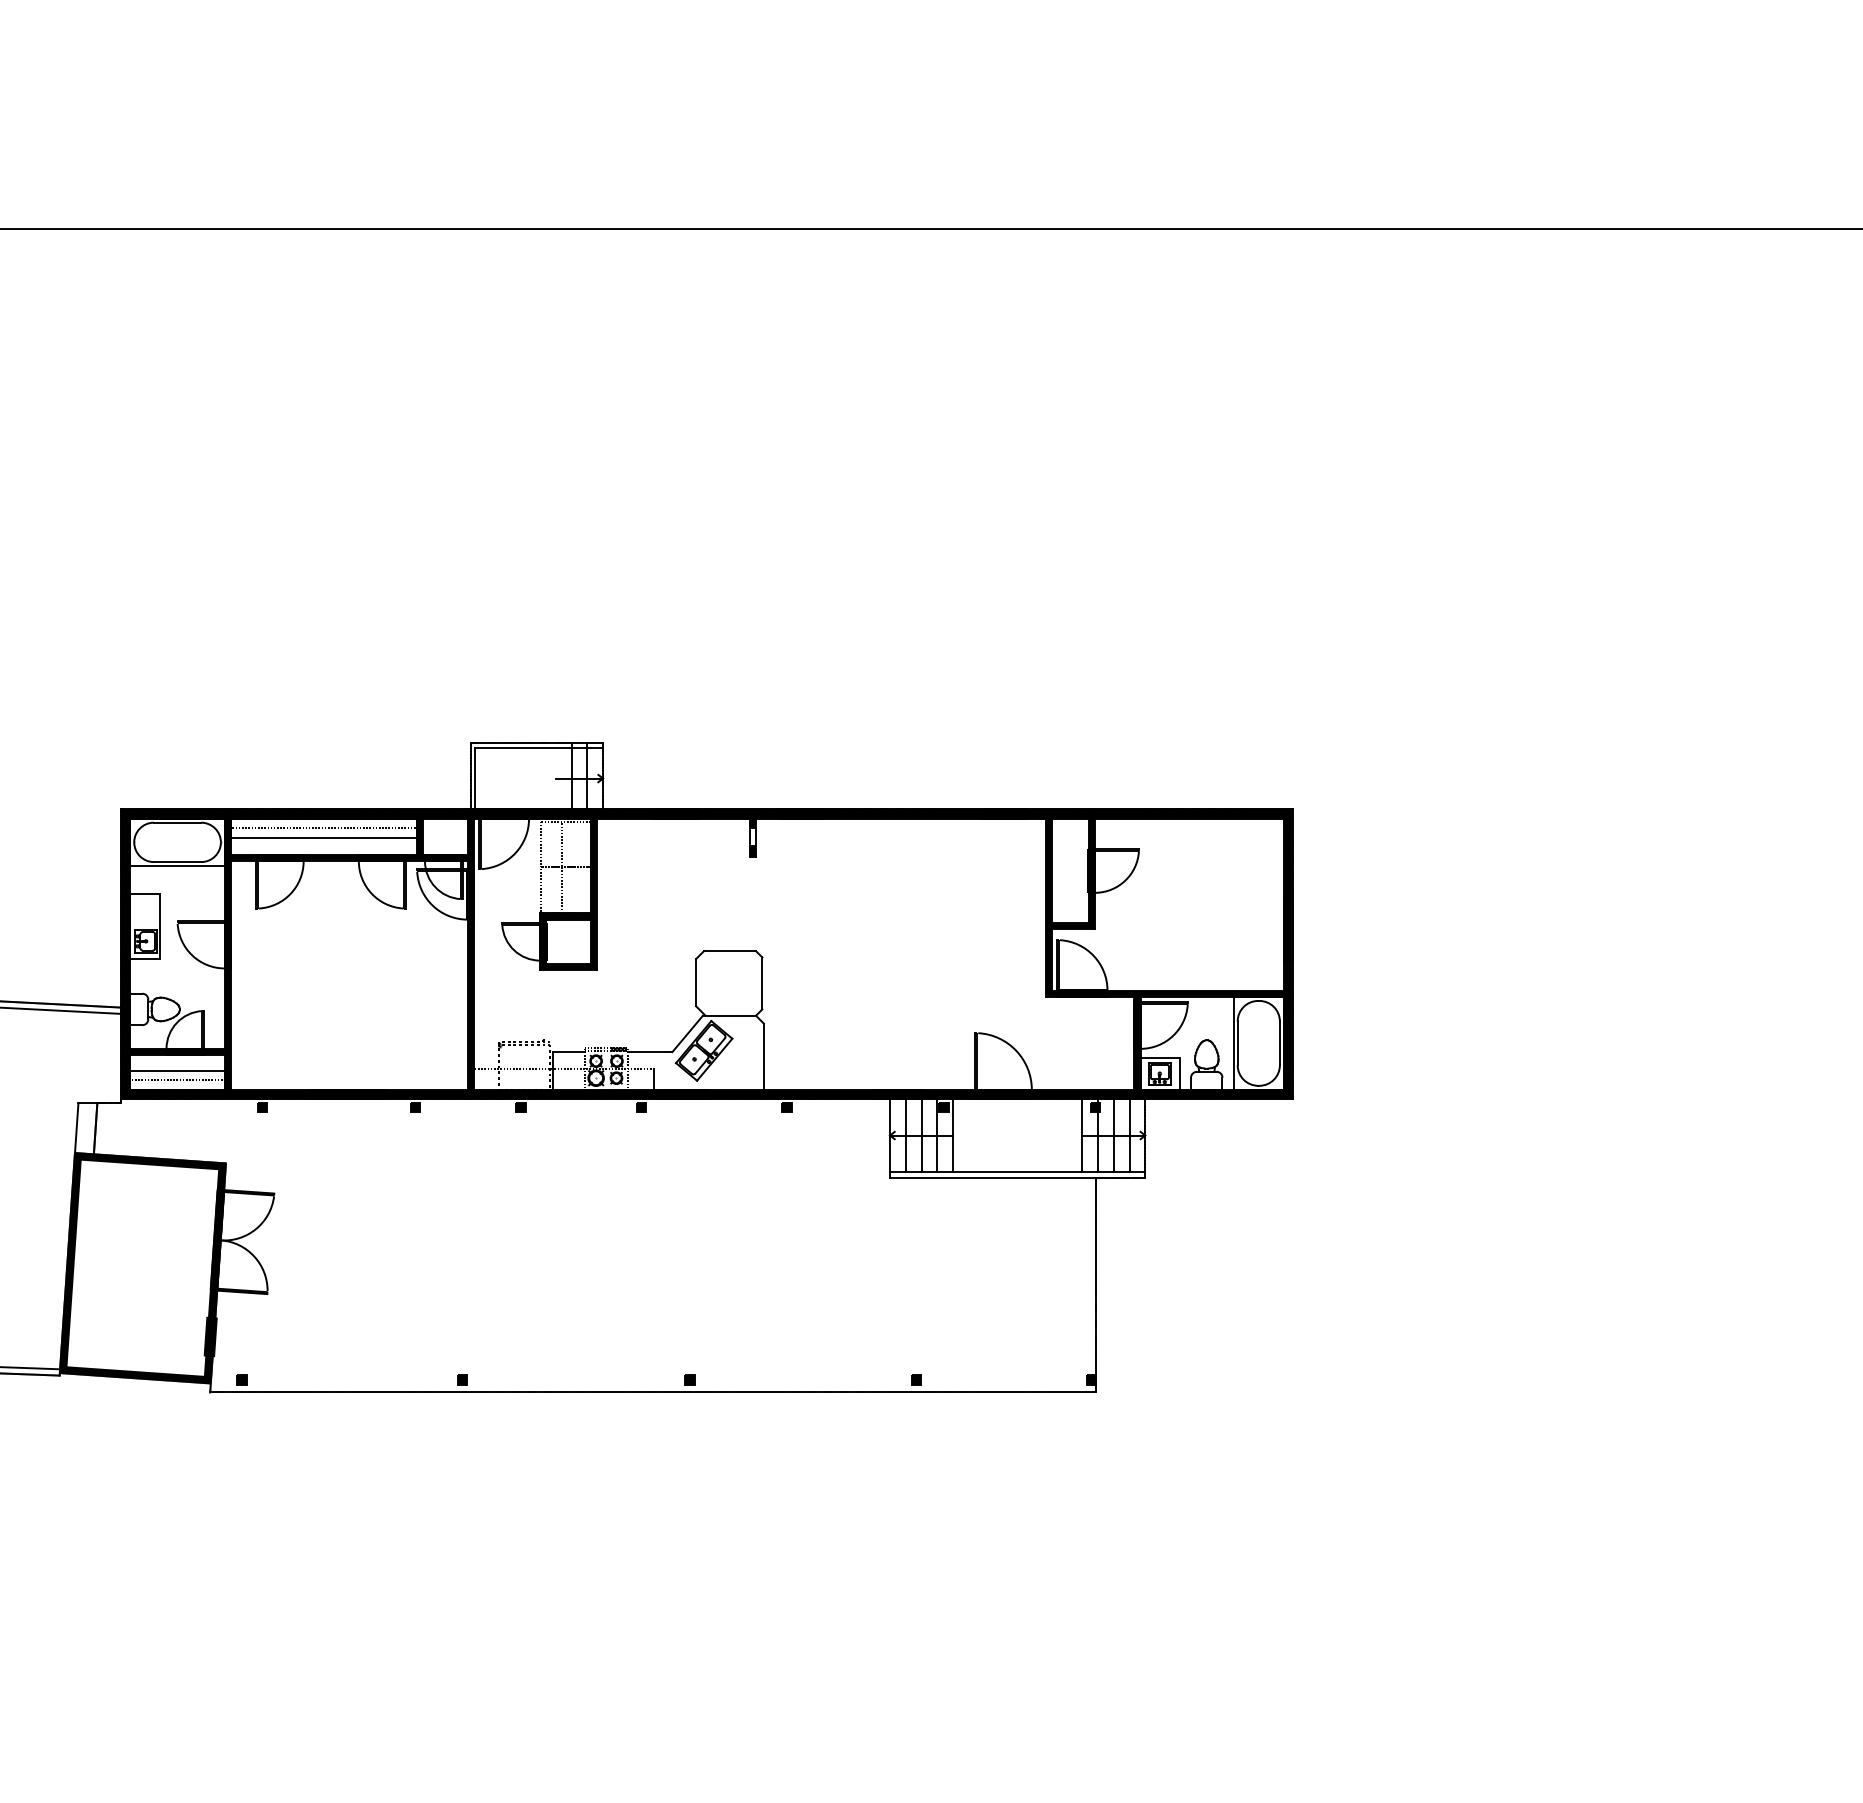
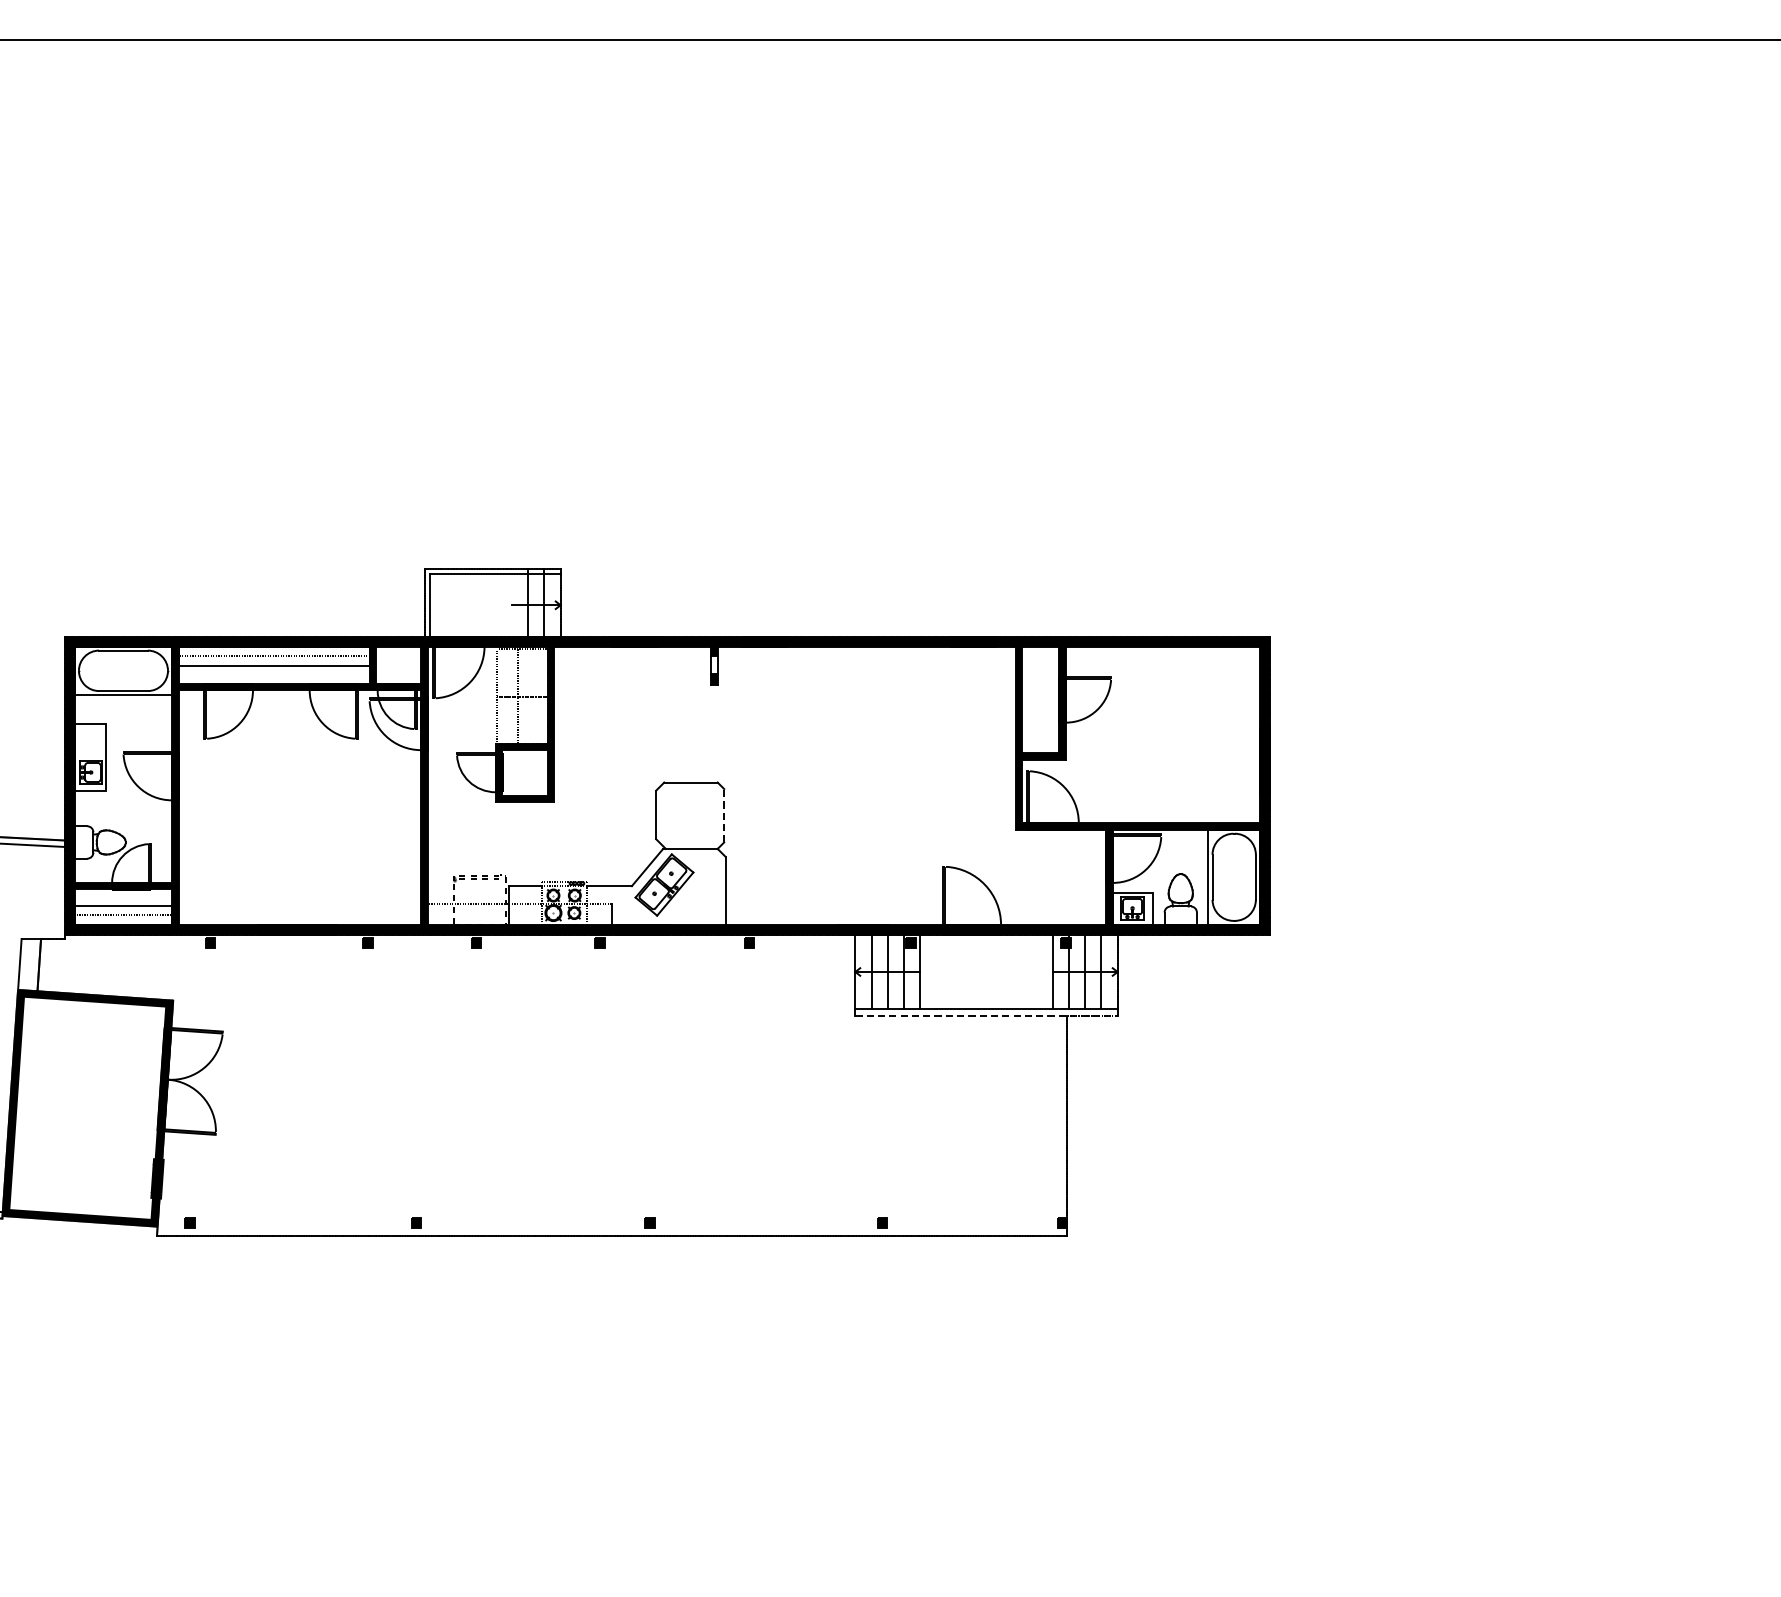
line: (762, 982) -> (724, 814), solid -> dashed
line: (1017, 1178) -> (986, 1016), solid -> dashed

